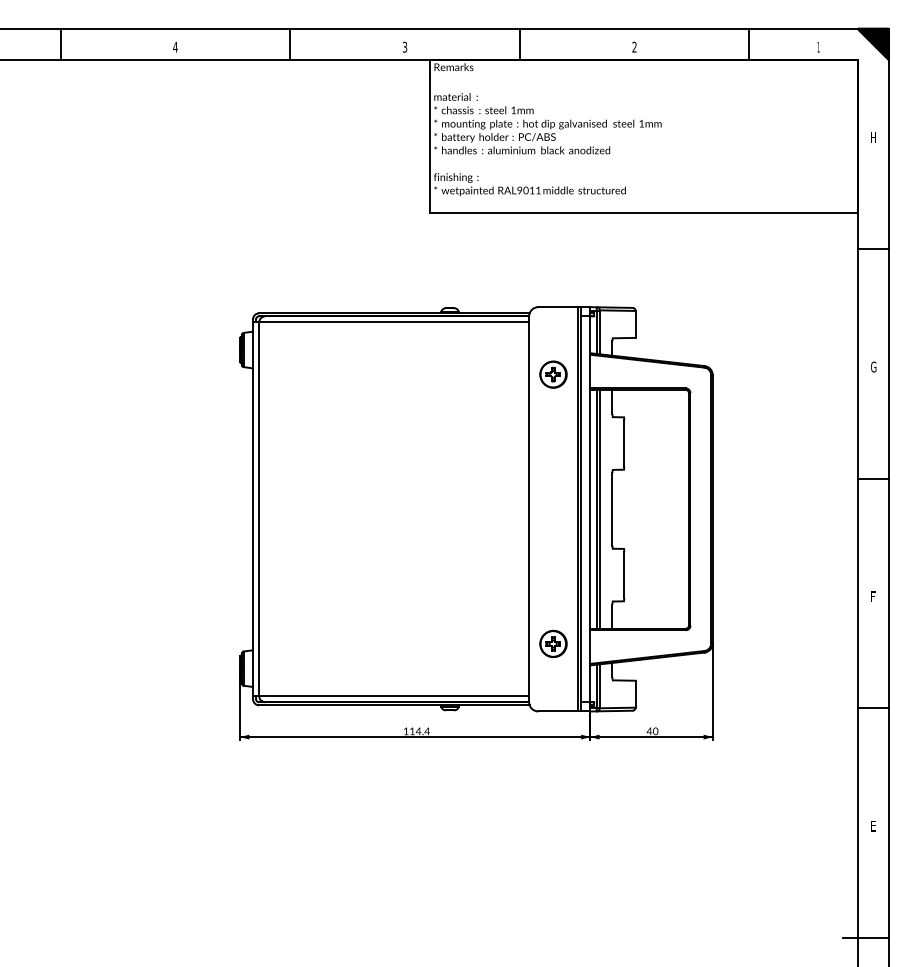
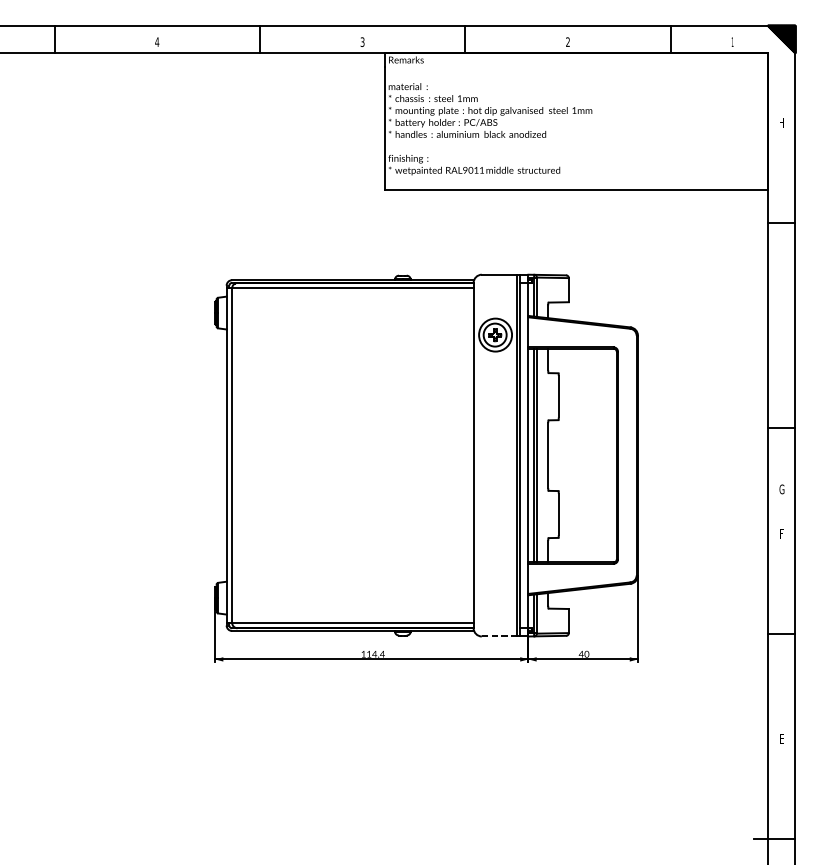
text: (873, 366) -> (781, 488), moved
circle: (553, 374) -> (495, 334), size x1.4
part: (553, 643) -> (495, 575), removed
line: (558, 711) -> (499, 636), solid -> dashed

